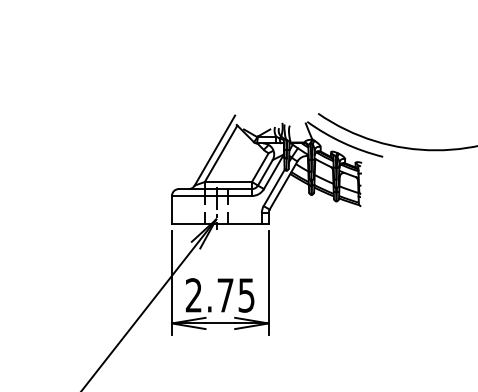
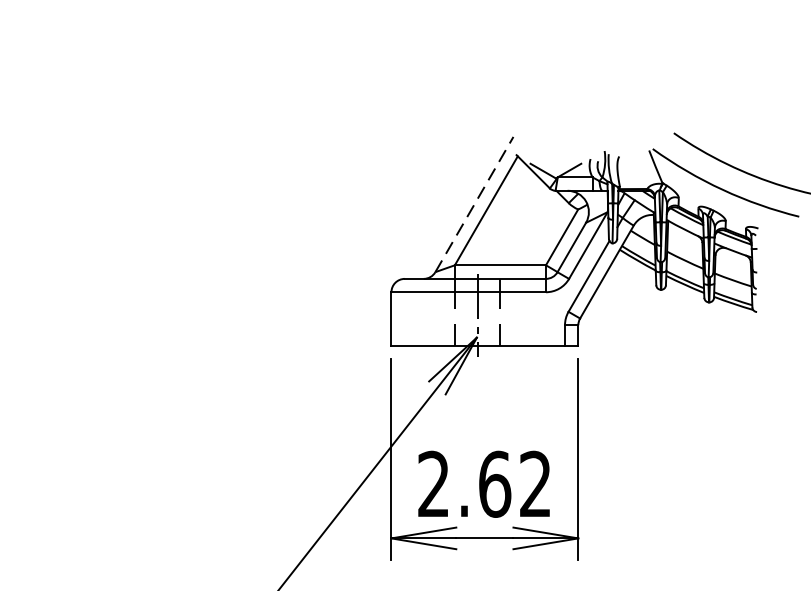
line: (215, 150) -> (475, 204), solid -> dashed
text: (235, 295) -> (514, 484), 2.75 -> 2.62

